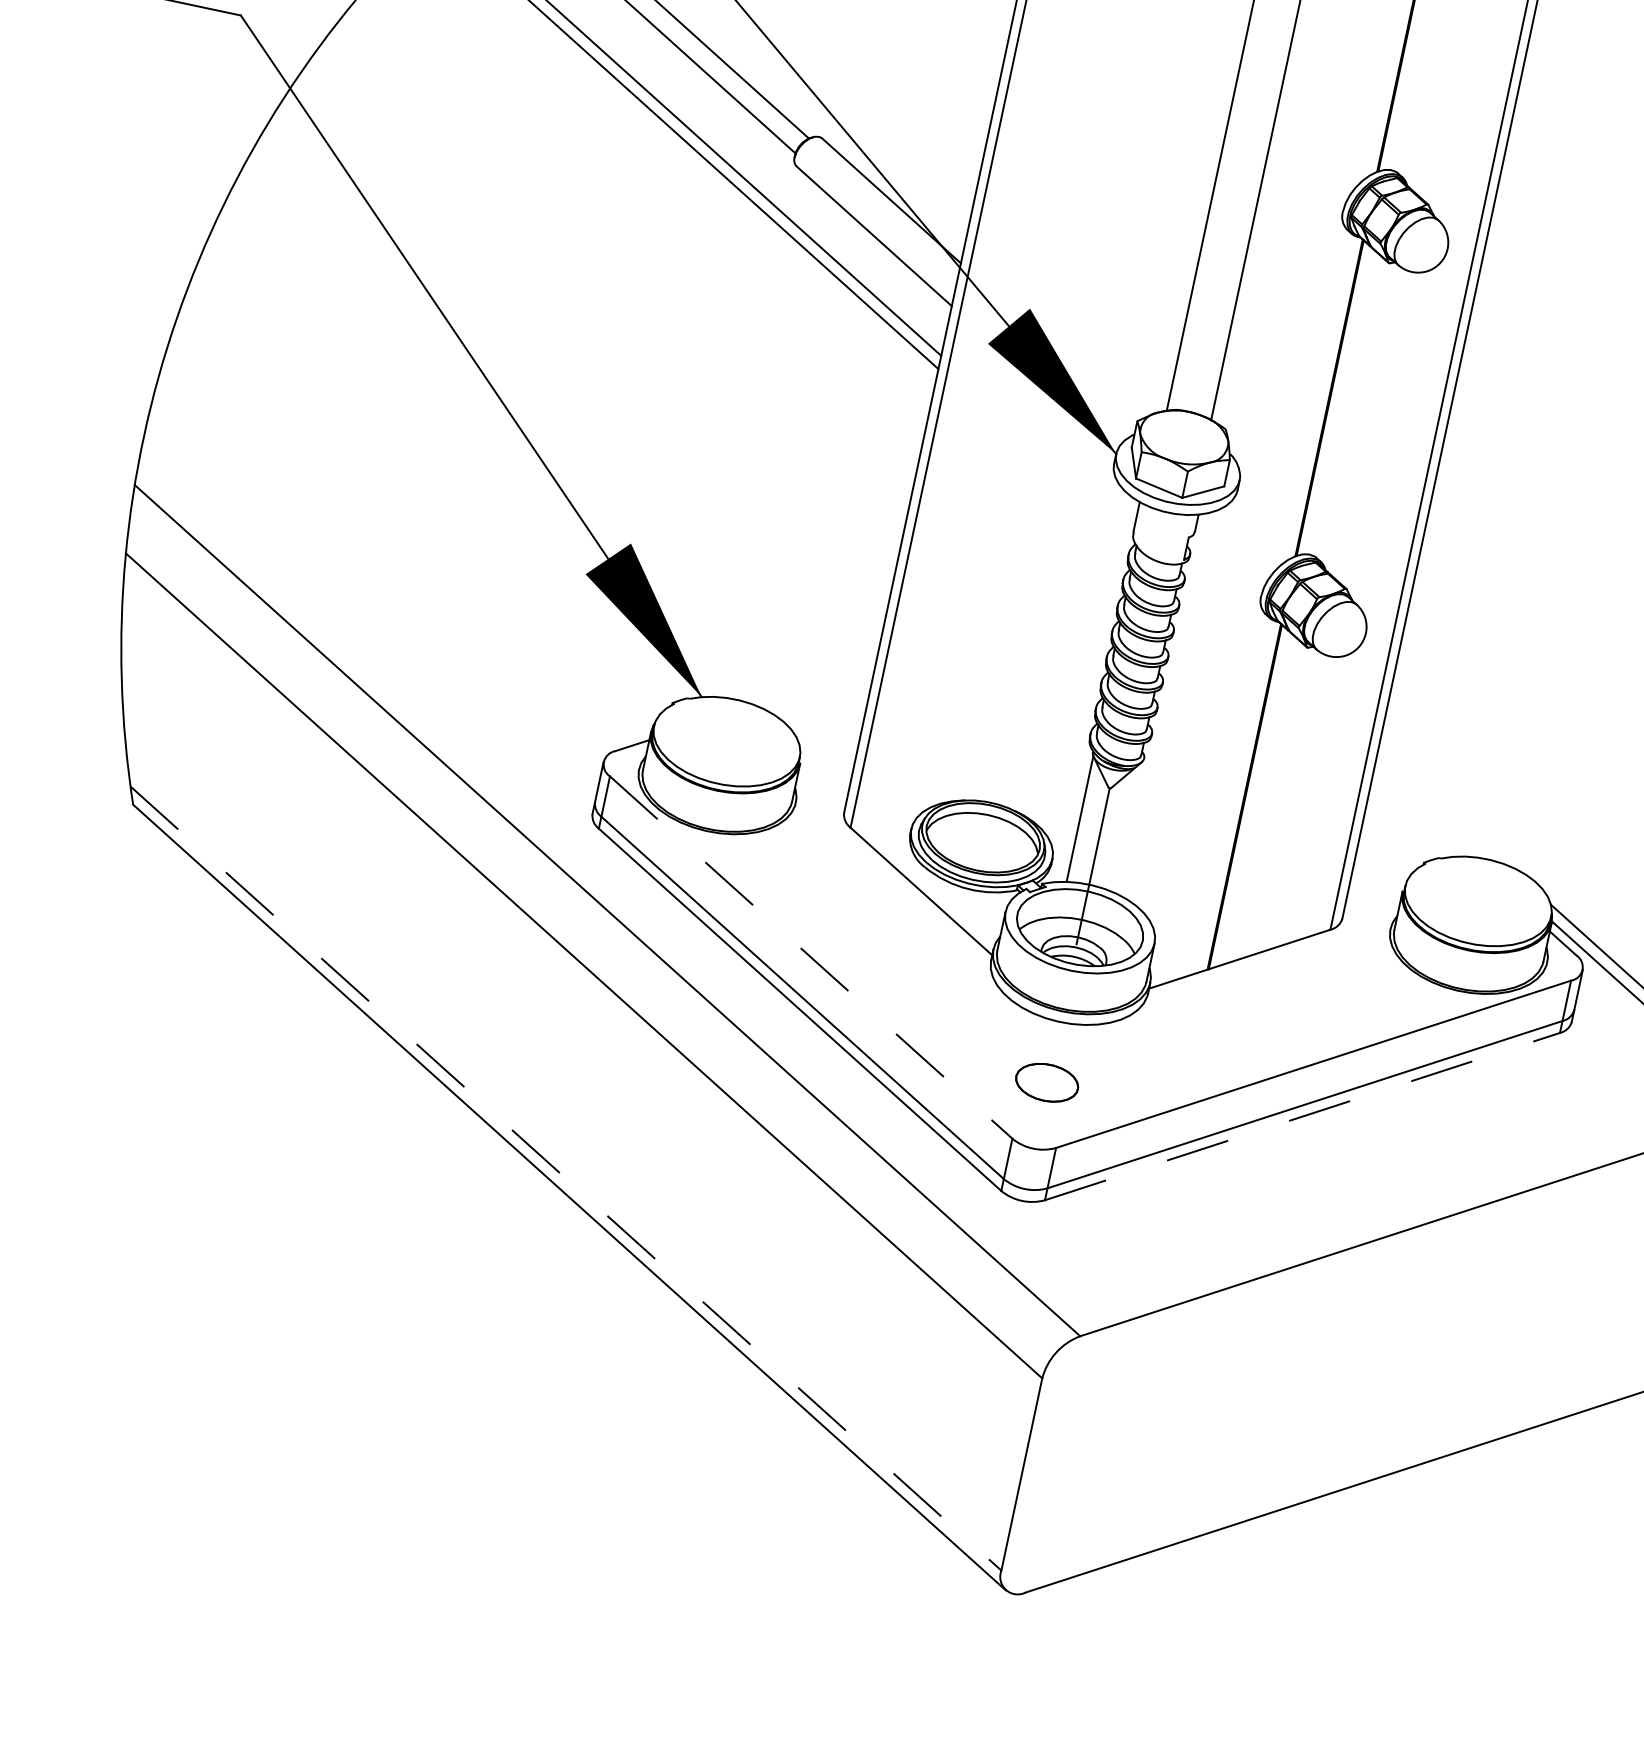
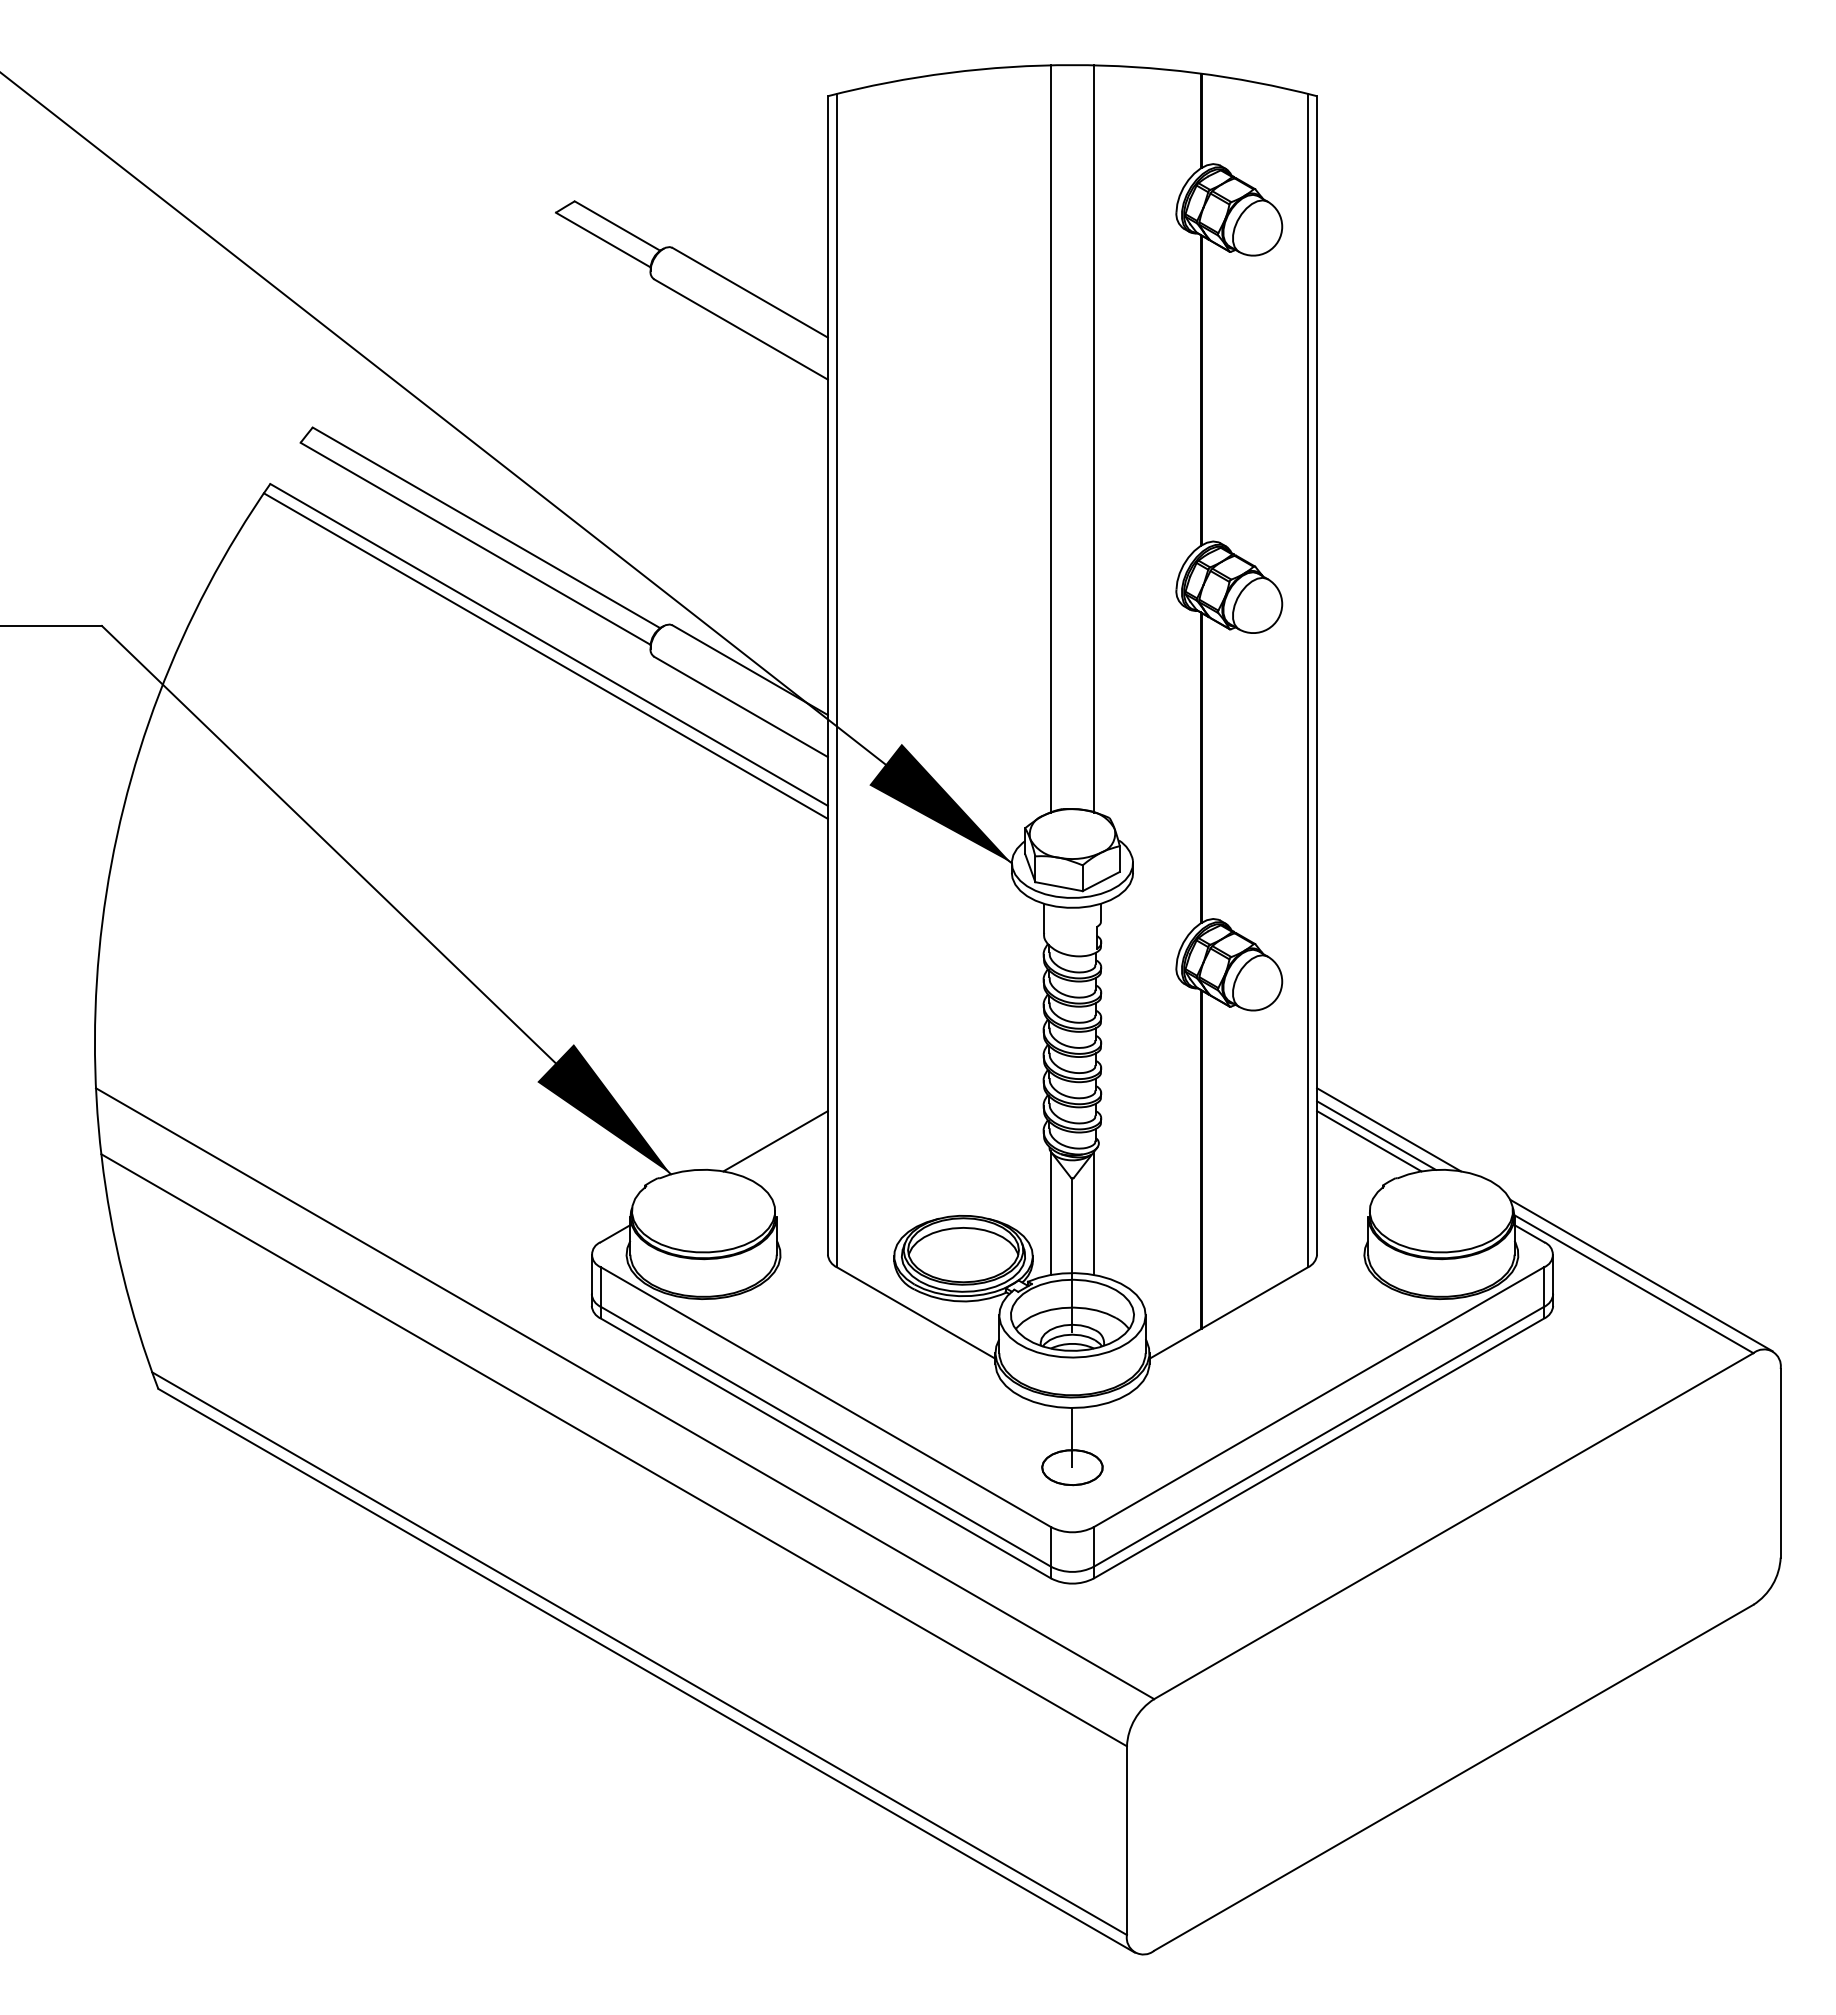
line: (815, 686) -> (775, 1141), added
line: (1443, 807) -> (1389, 1129), added
line: (1428, 810) -> (1376, 1135), added
line: (1420, 814) -> (1369, 1141), added
line: (1124, 828) -> (1094, 1213), added
line: (811, 958) -> (826, 1397), dashed -> solid
line: (1053, 1052) -> (1072, 1437), added
line: (1302, 1116) -> (1319, 1448), dashed -> solid
line: (565, 1178) -> (639, 1653), dashed -> solid

